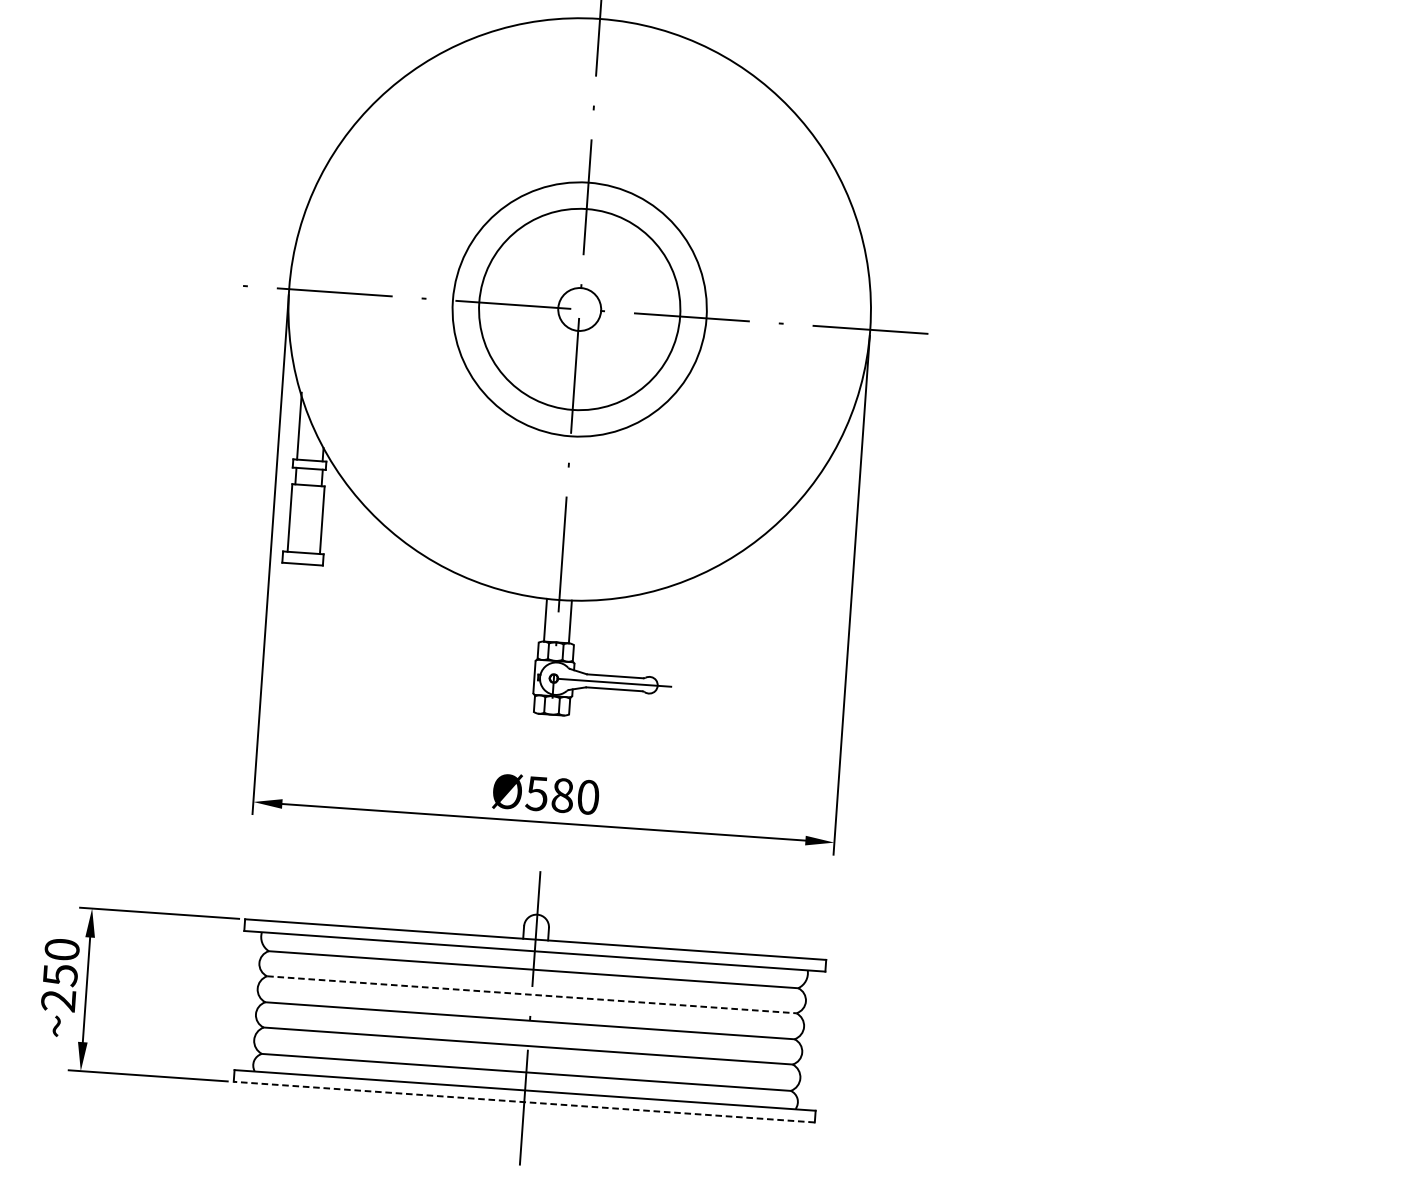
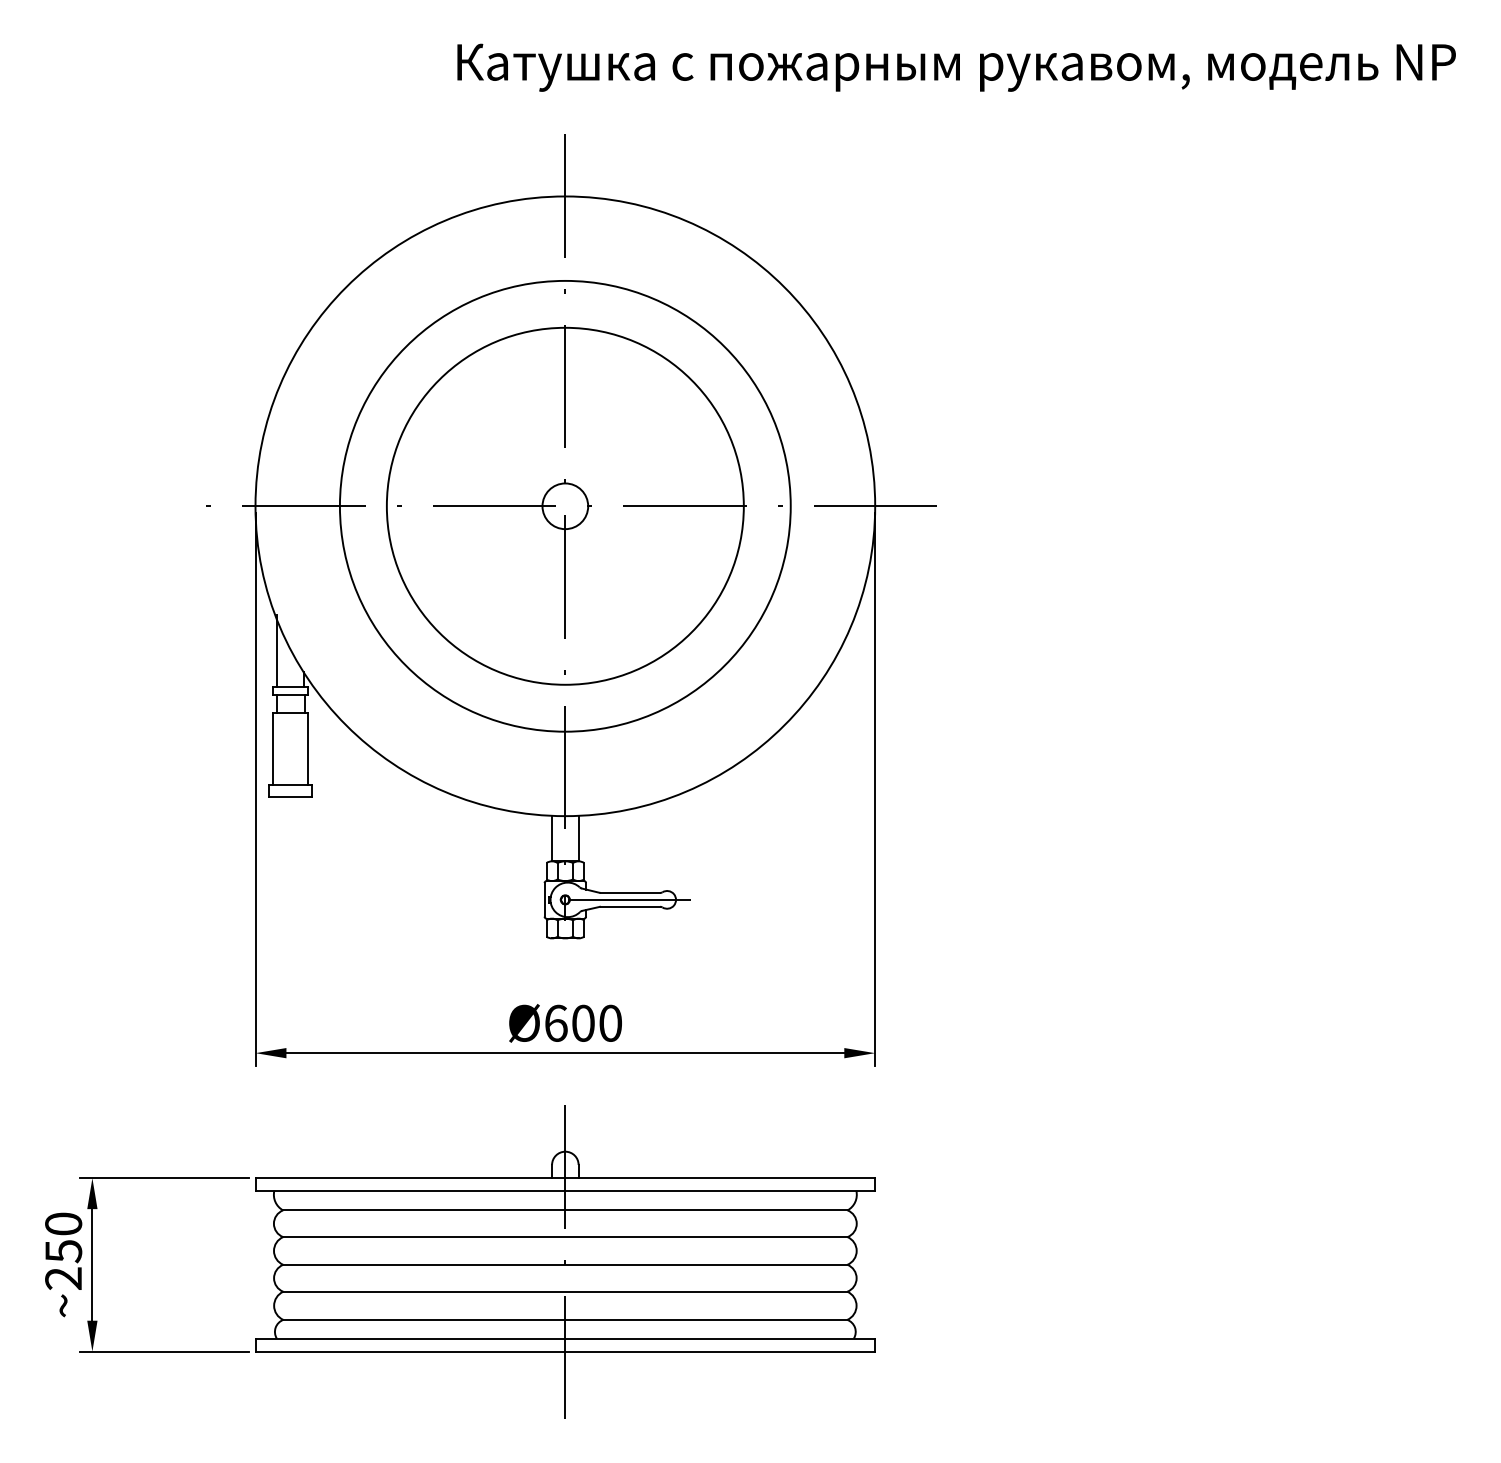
circle: (578, 308) -> (564, 505), size x1.67
circle: (578, 308) -> (564, 505), size x1.67
text: (549, 793) -> (569, 1022), Ø580 -> Ø600
line: (531, 995) -> (565, 1237), dashed -> solid
line: (524, 1102) -> (565, 1351), dashed -> solid

